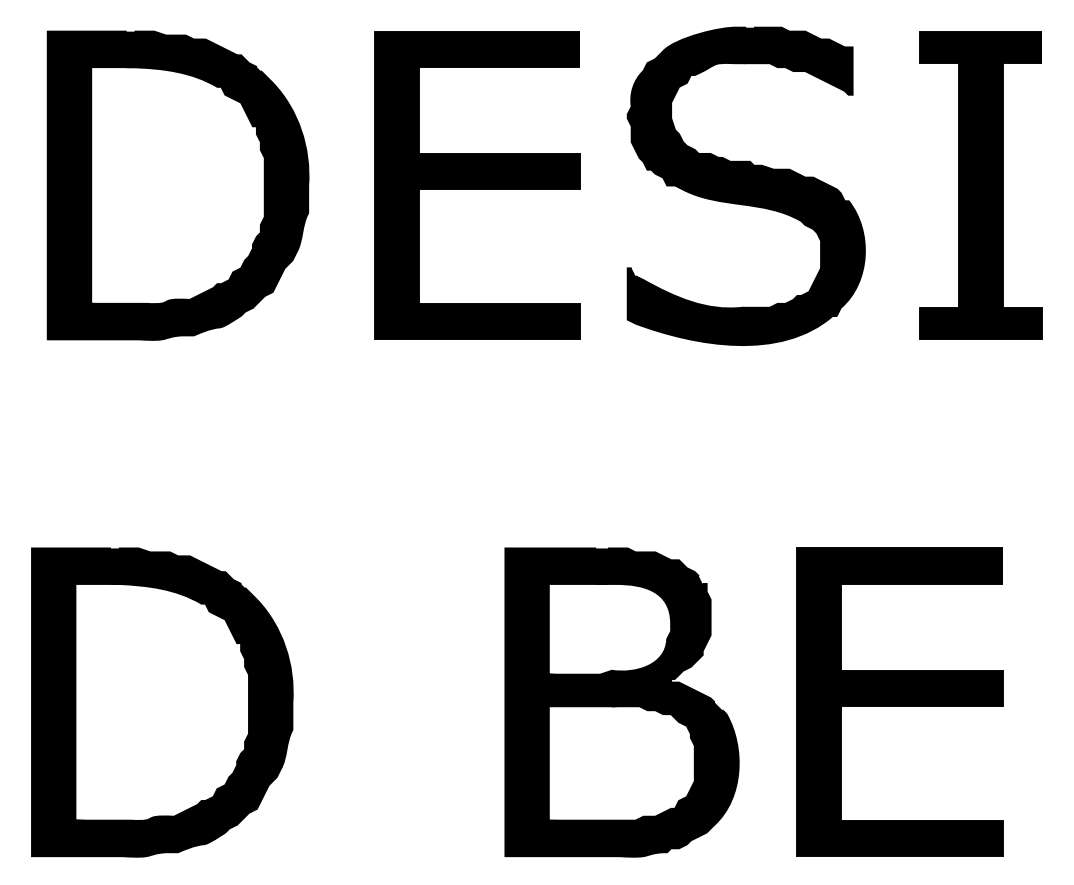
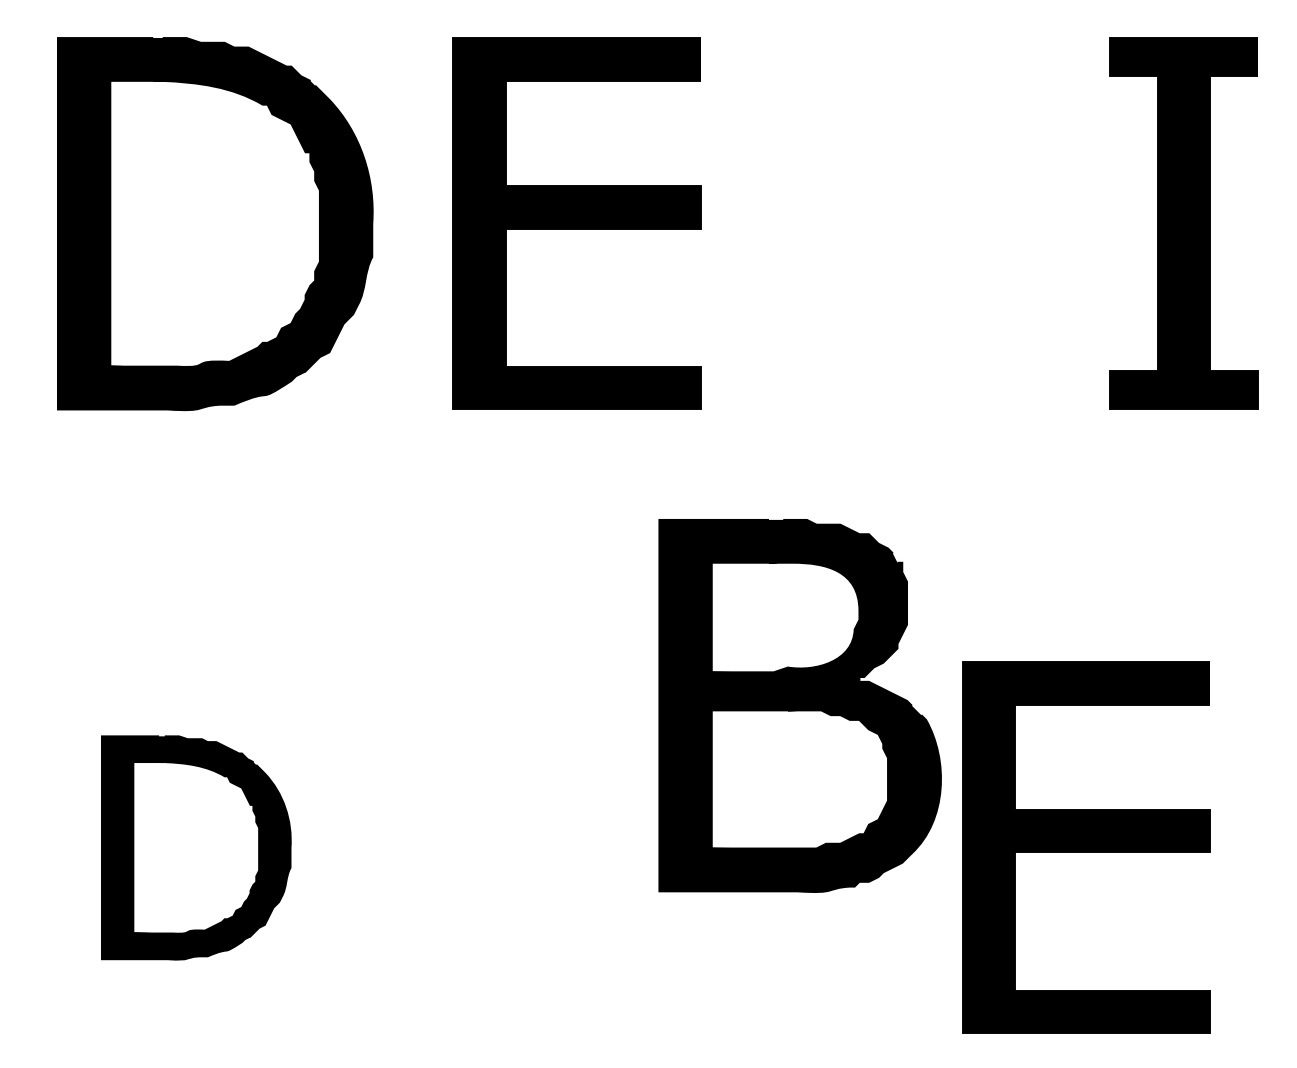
part: (746, 186) -> (901, 224), removed
part: (162, 702) -> (196, 847), size x0.6
part: (621, 702) -> (799, 705), moved

